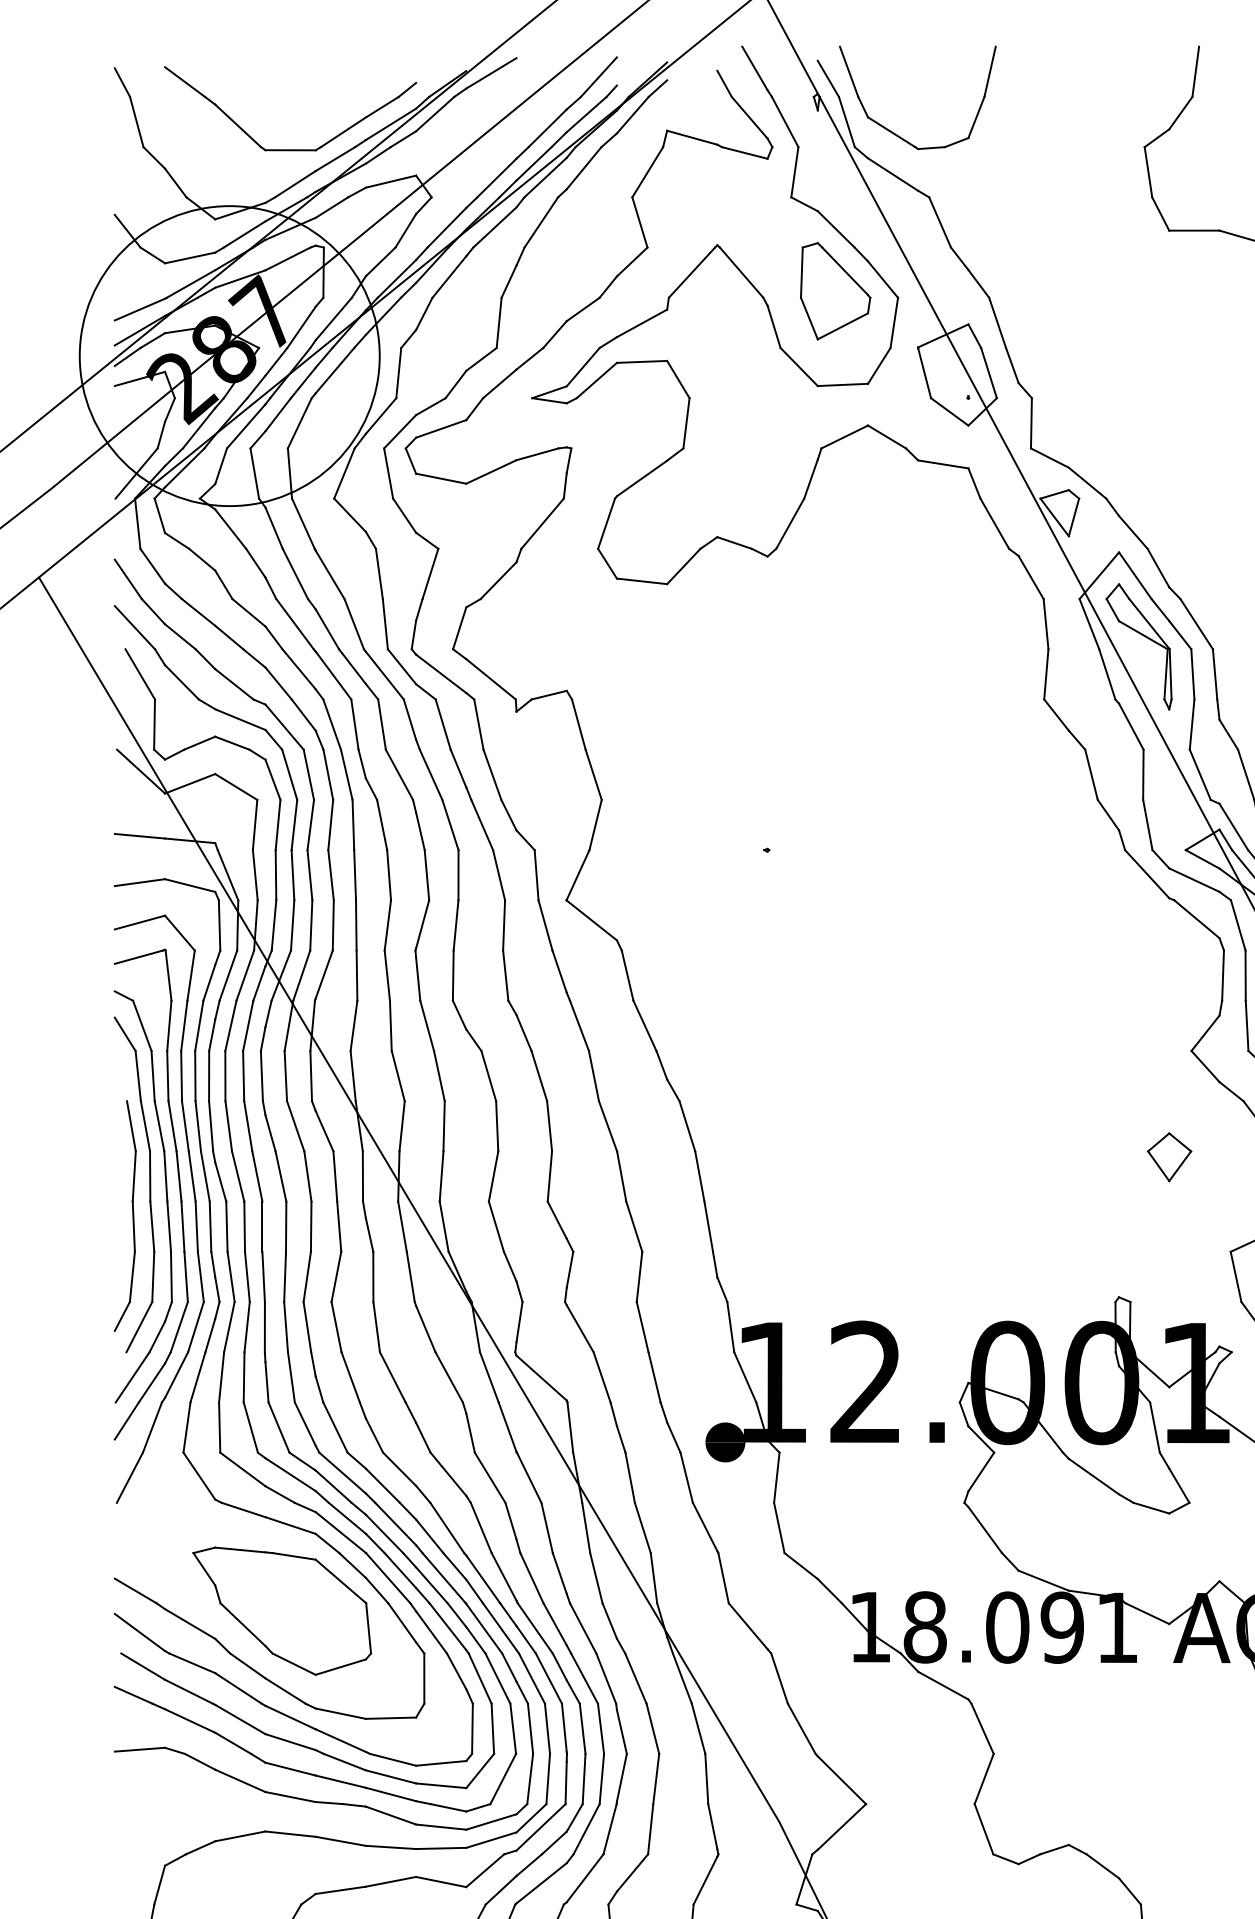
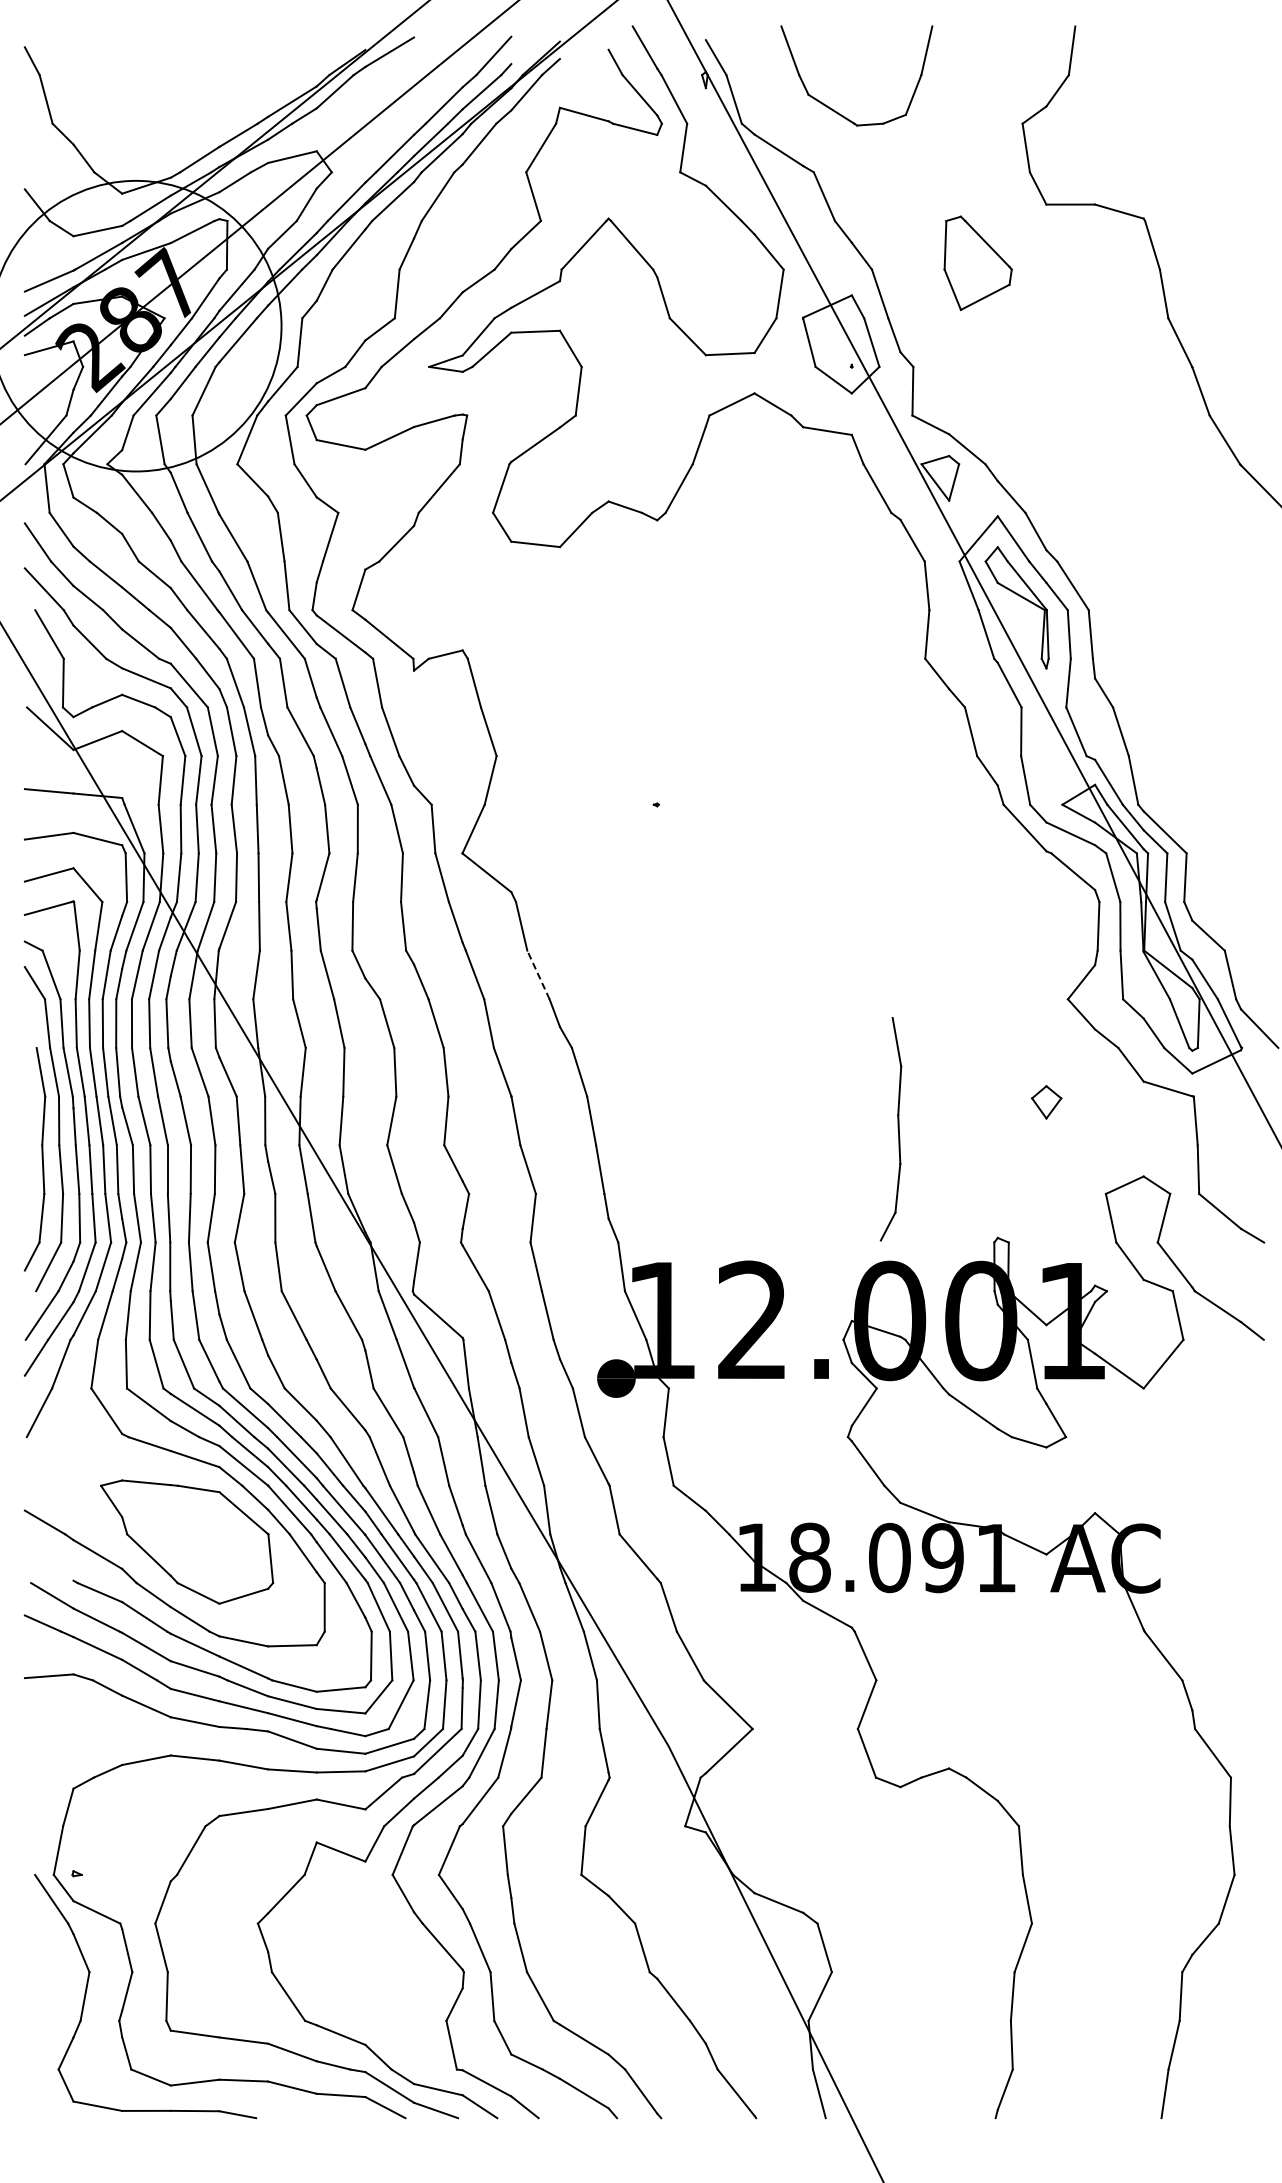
part: (897, 134) -> (837, 111), moved
part: (289, 148) -> (194, 125), removed
part: (834, 290) -> (977, 262), moved
line: (644, 1026) -> (538, 975), solid -> dashed
part: (1169, 1157) -> (1046, 1102), size x0.7
part: (1015, 1184) -> (897, 1128), added
line: (139, 1632) -> (48, 1562), removed

